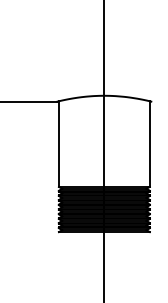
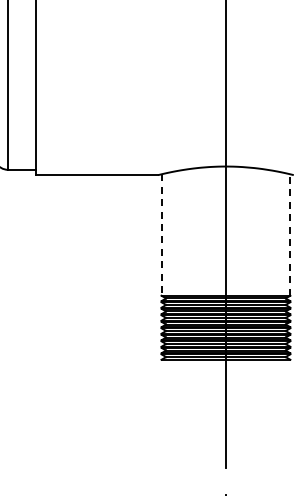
line: (58, 144) -> (161, 235), solid -> dashed
line: (149, 144) -> (290, 235), solid -> dashed

